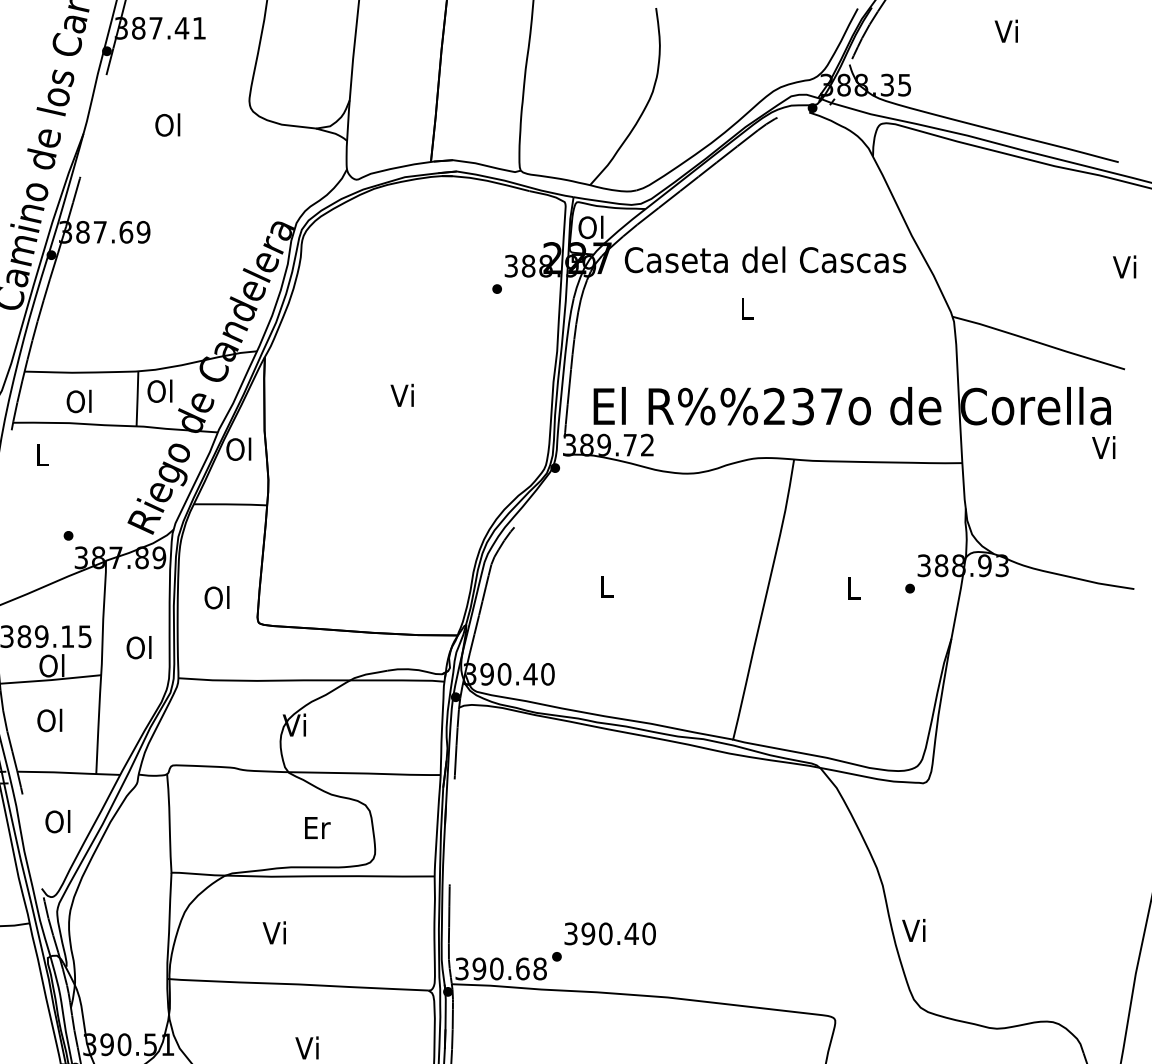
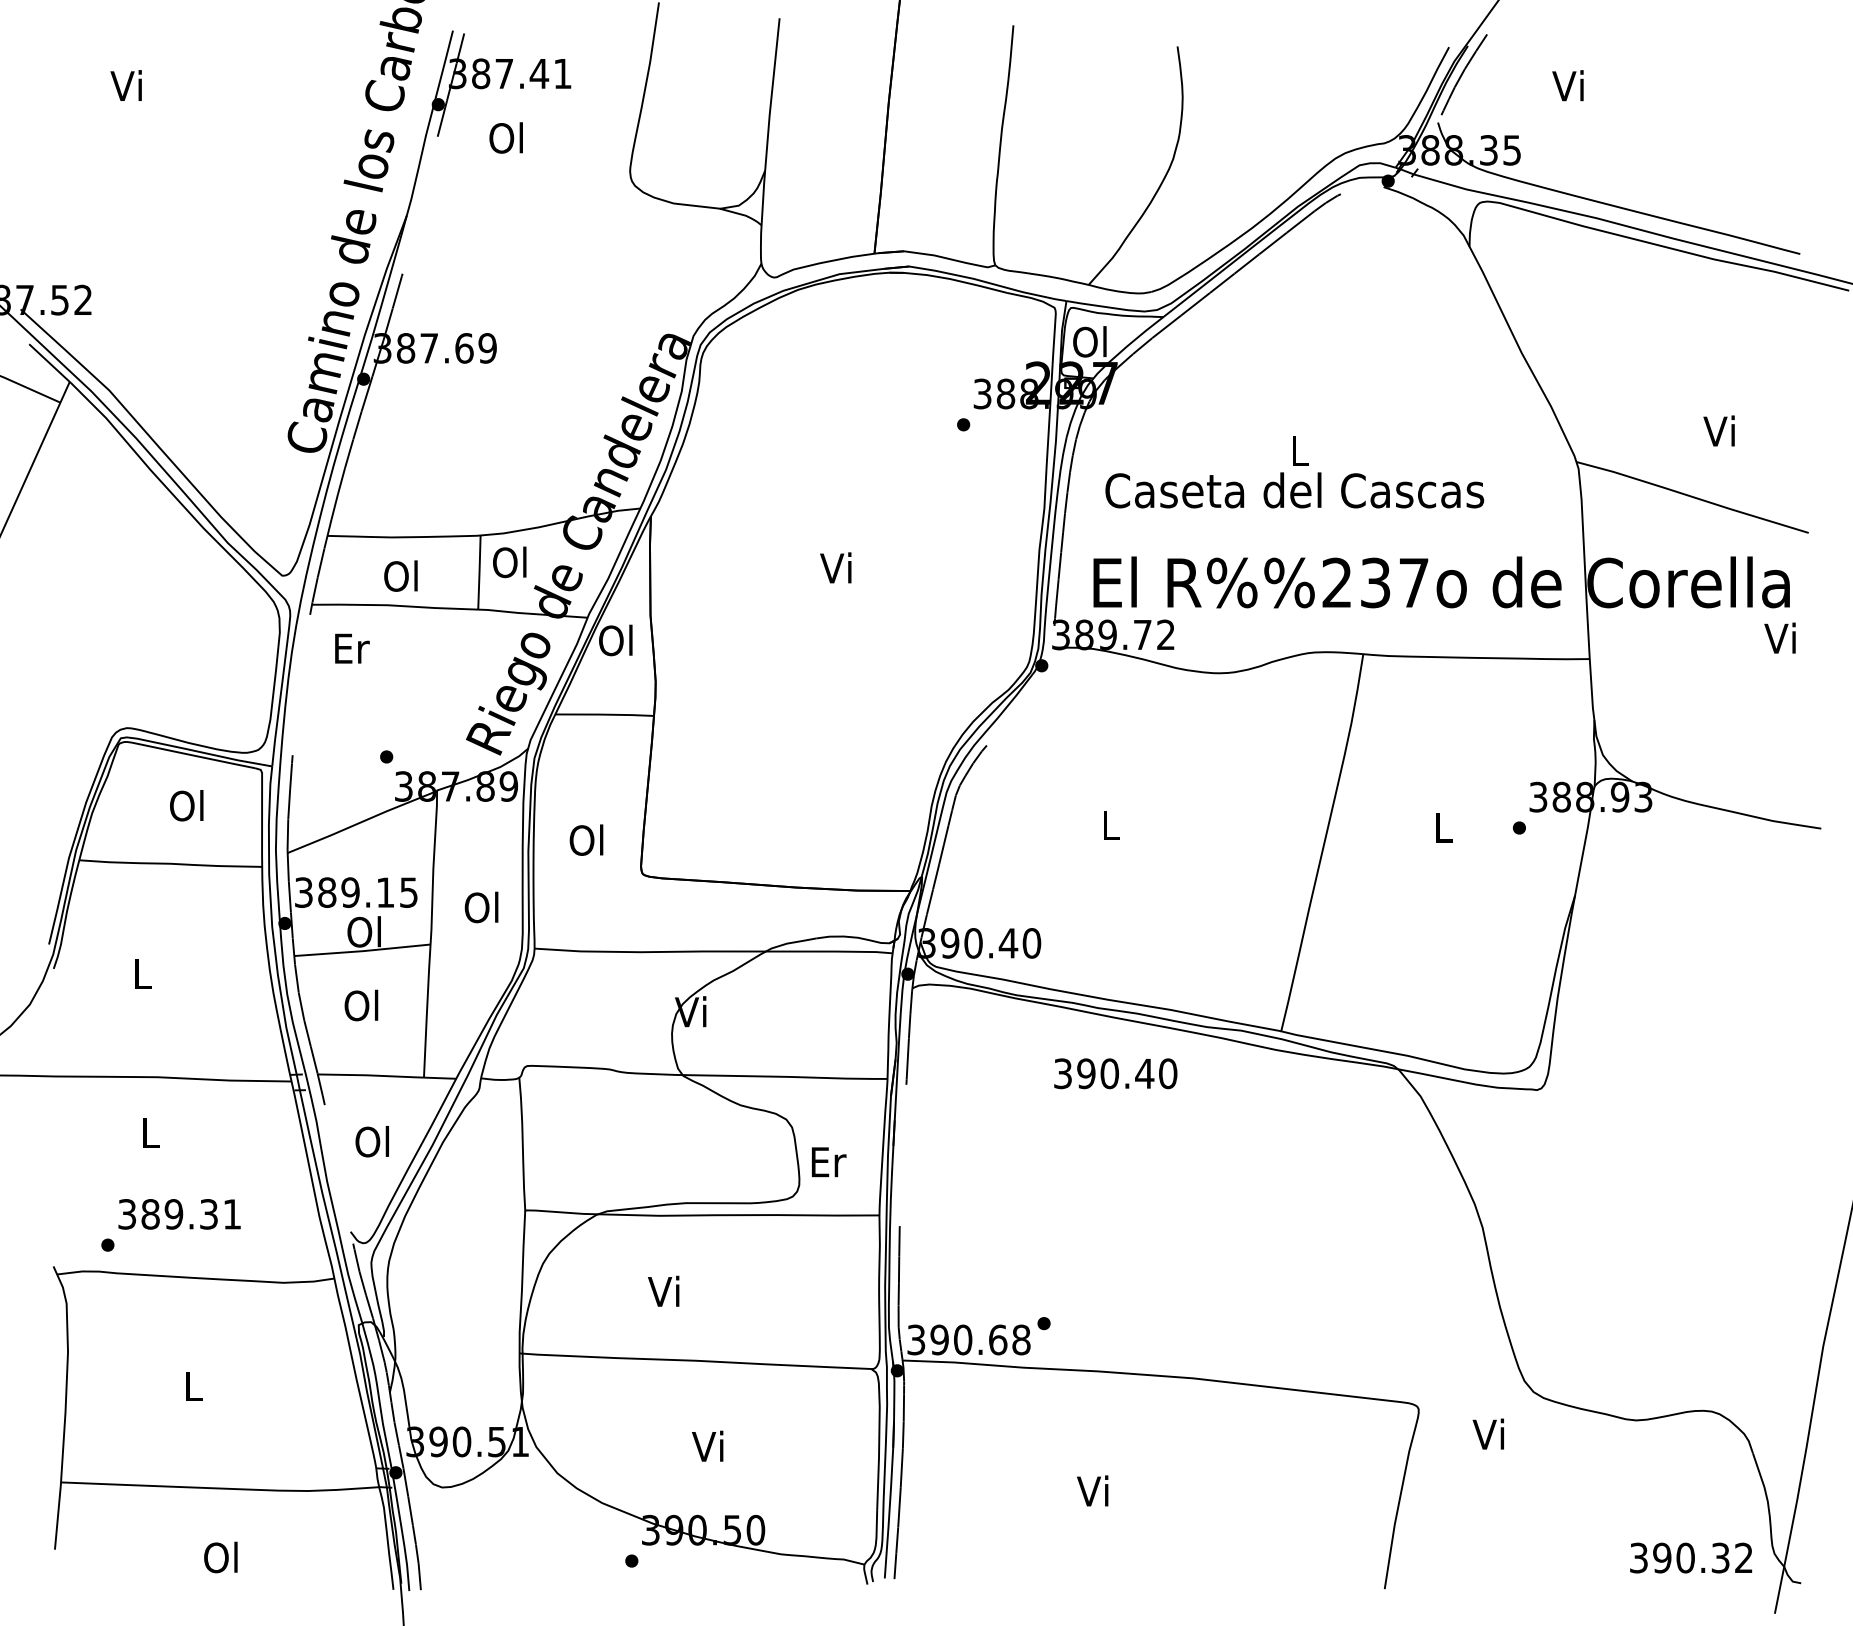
text: (1005, 31) -> (1567, 85), moved
text: (167, 124) -> (505, 137), moved
text: (765, 259) -> (1294, 490), moved
text: (1124, 266) -> (1718, 430), moved
text: (43, 455) -> (352, 648), L -> Er
text: (318, 828) -> (829, 1162), moved
text: (913, 929) -> (1487, 1433), moved
text: (610, 933) -> (1115, 1073), moved

